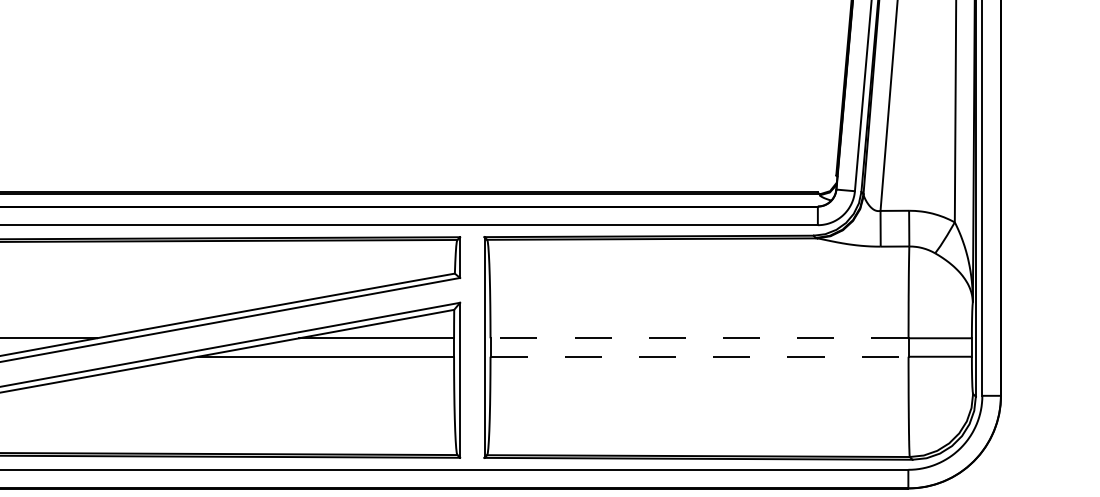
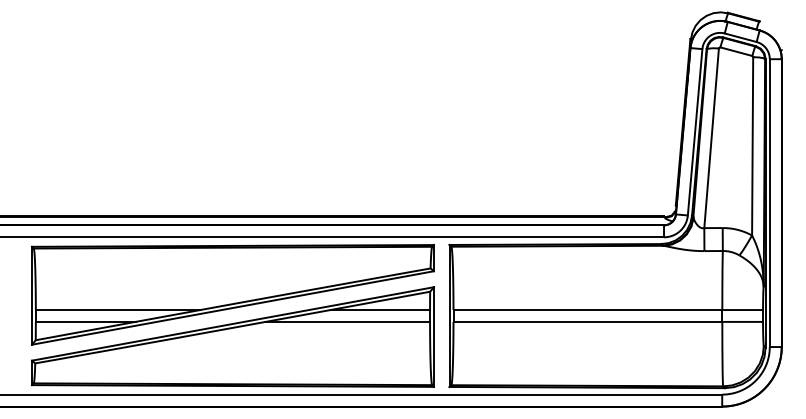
line: (698, 339) -> (587, 310), dashed -> solid
line: (700, 356) -> (588, 321), dashed -> solid

